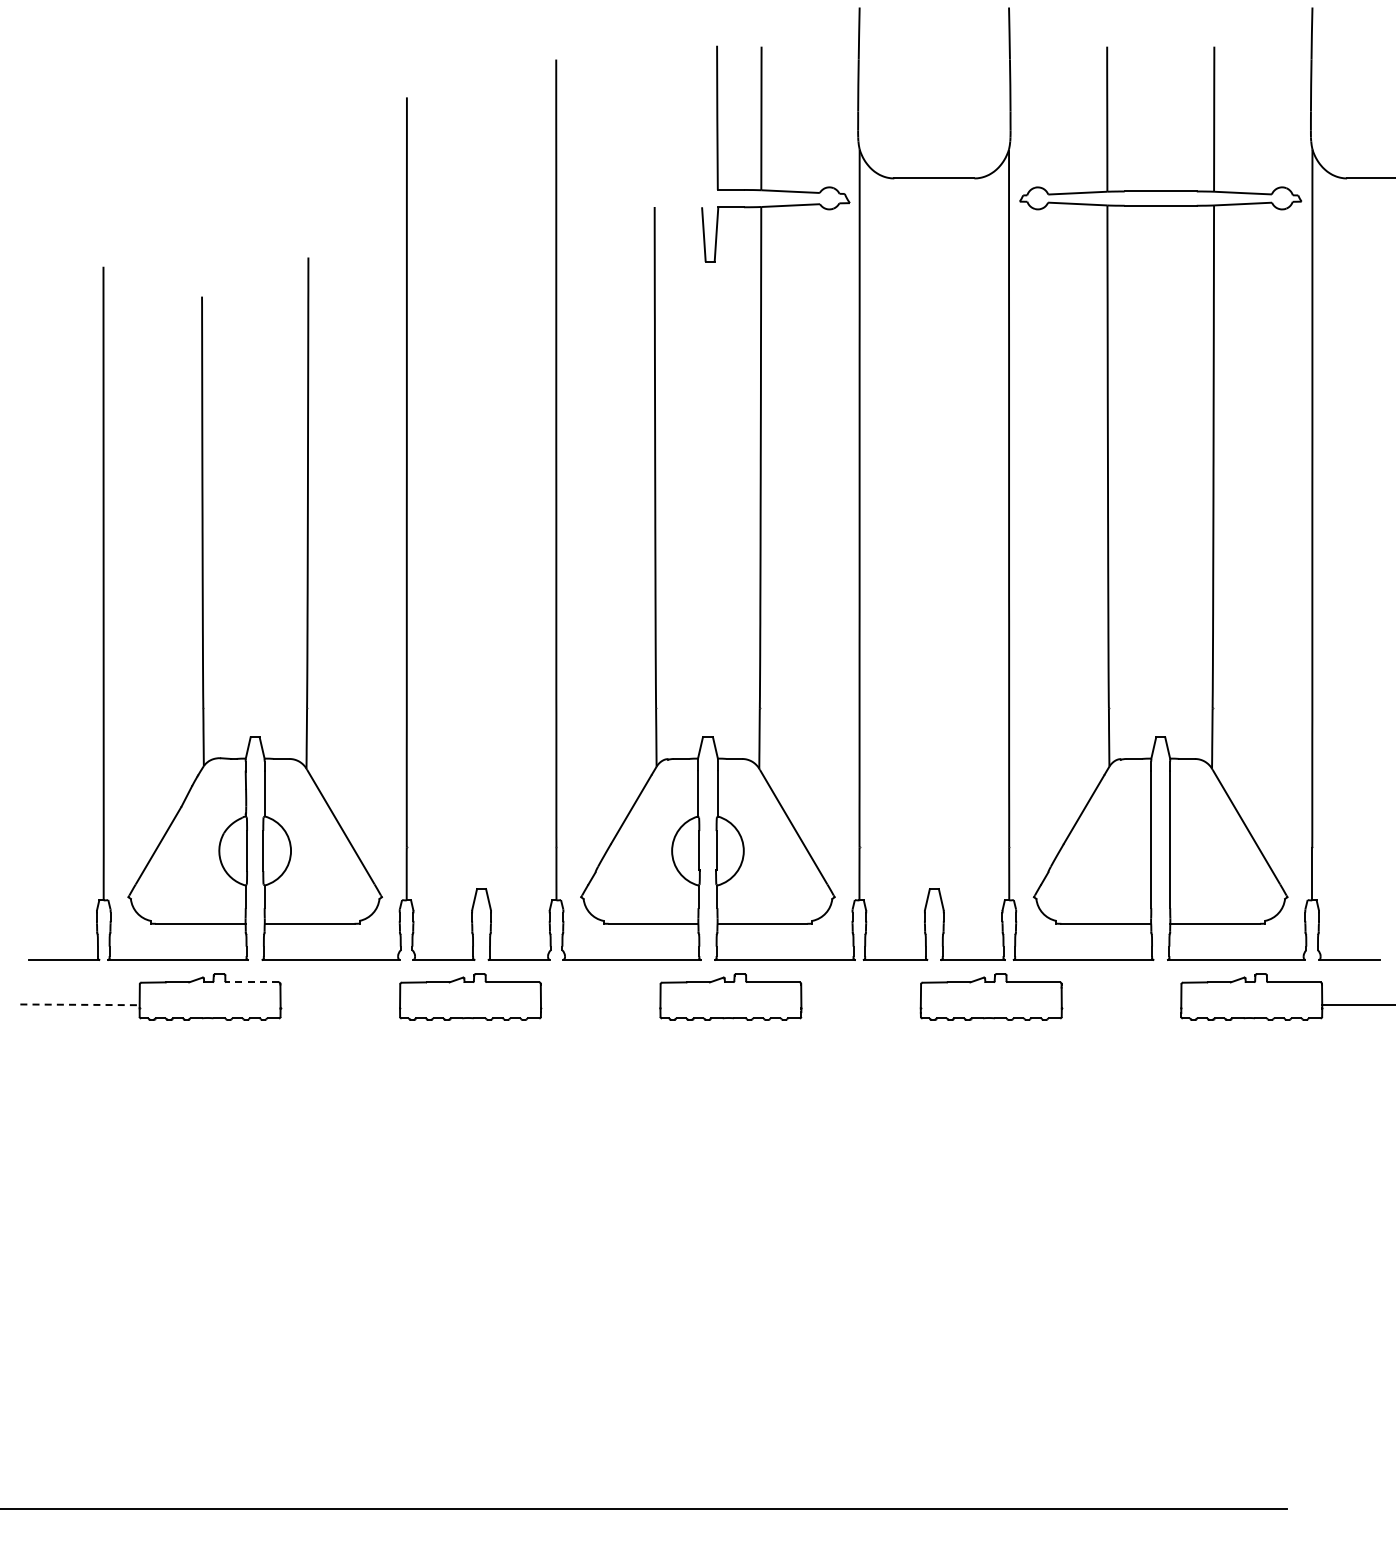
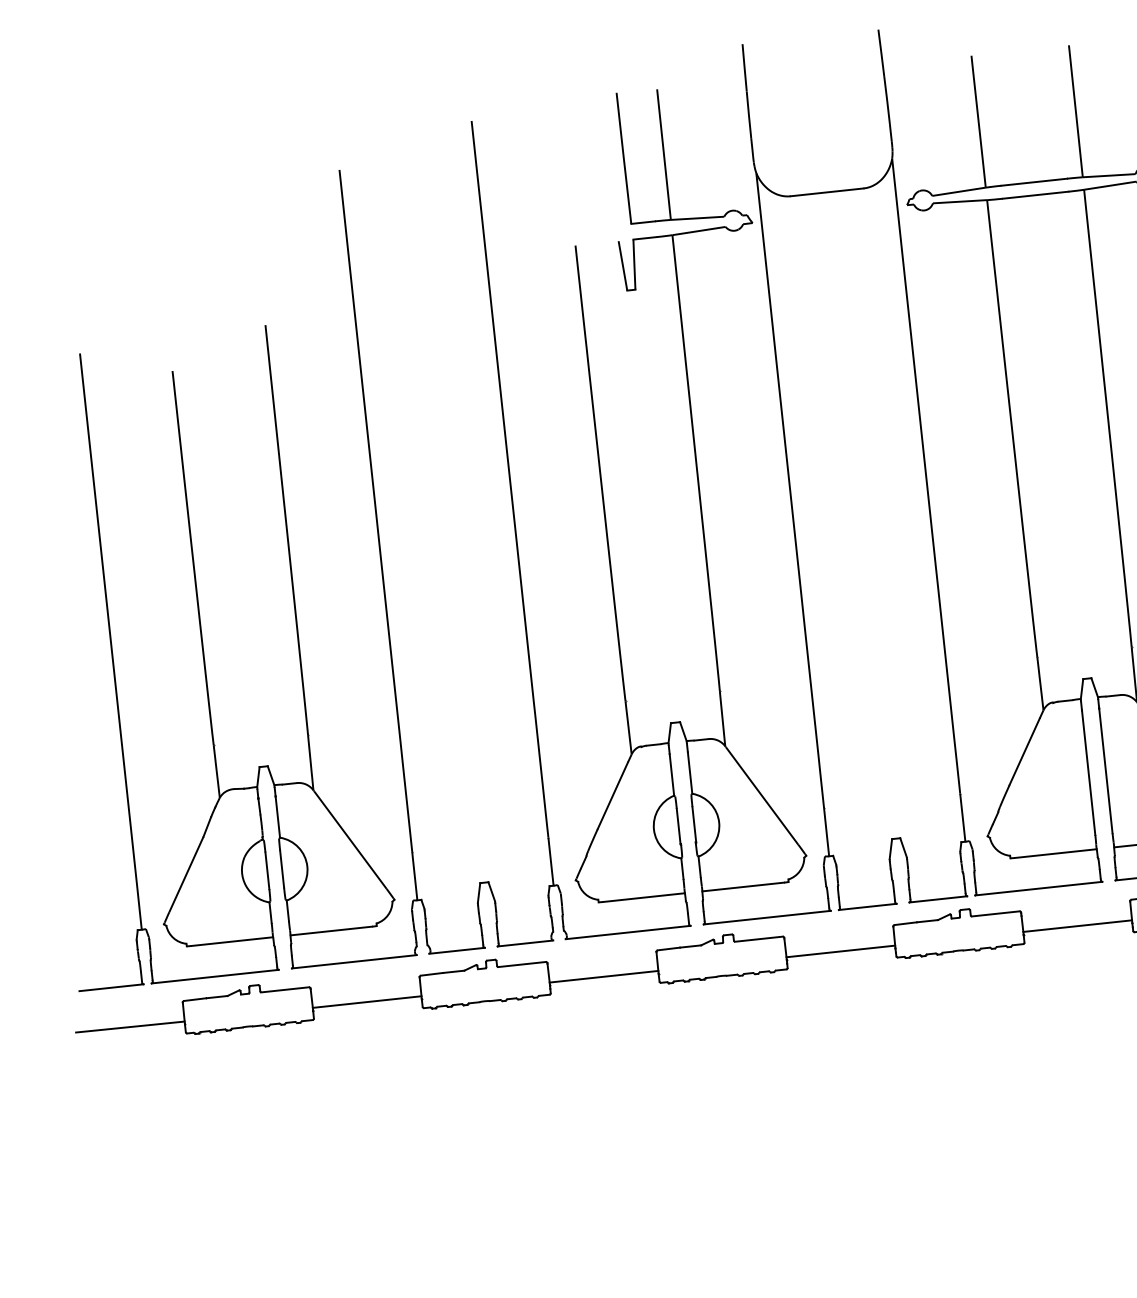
line: (252, 982) -> (285, 989), dashed -> solid
line: (80, 1004) -> (130, 1026), dashed -> solid
line: (340, 1005) -> (367, 1002), added
line: (600, 1005) -> (603, 977), added
line: (860, 1005) -> (840, 951), added
line: (1121, 1005) -> (1077, 926), added

